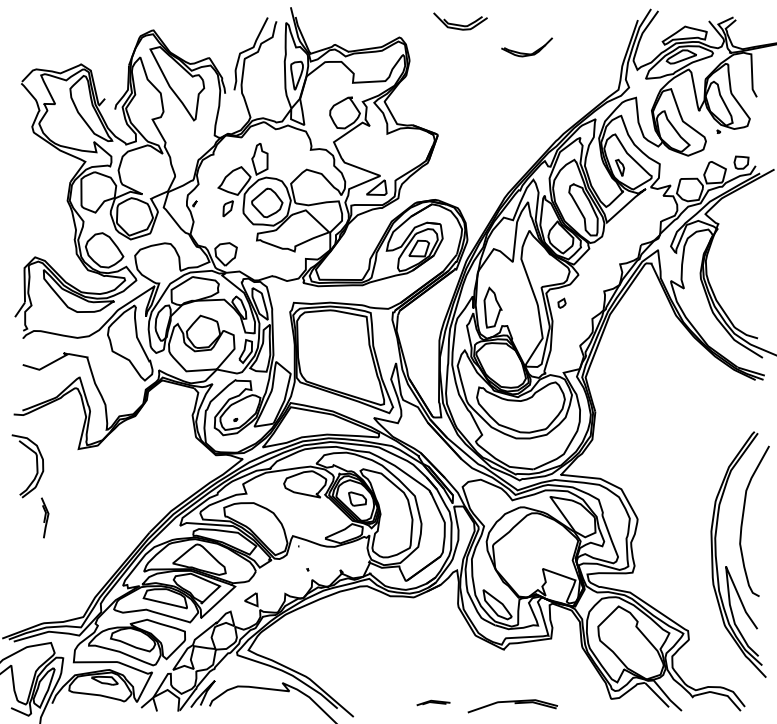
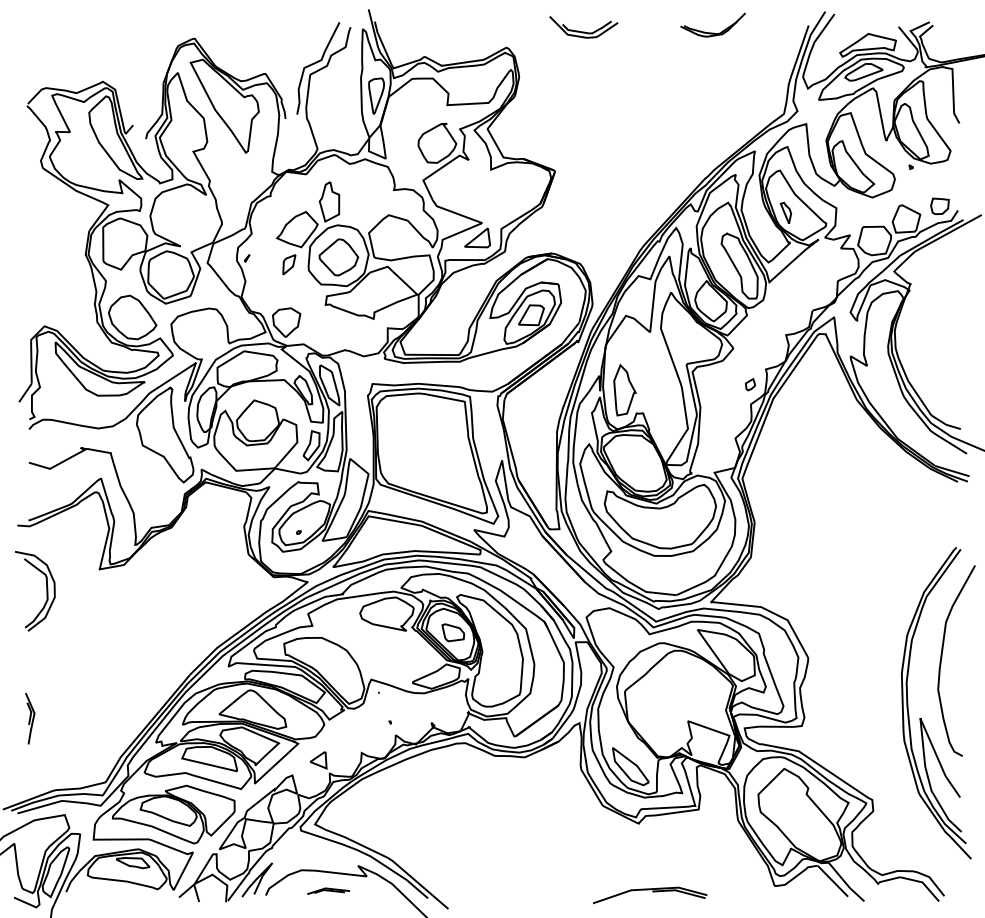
part: (526, 53) -> (712, 32), moved
part: (562, 303) -> (750, 384), moved
part: (45, 517) -> (30, 718), moved
part: (433, 702) -> (328, 890), moved

